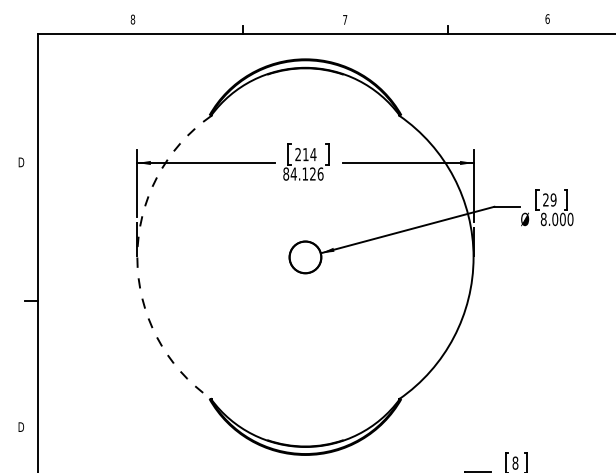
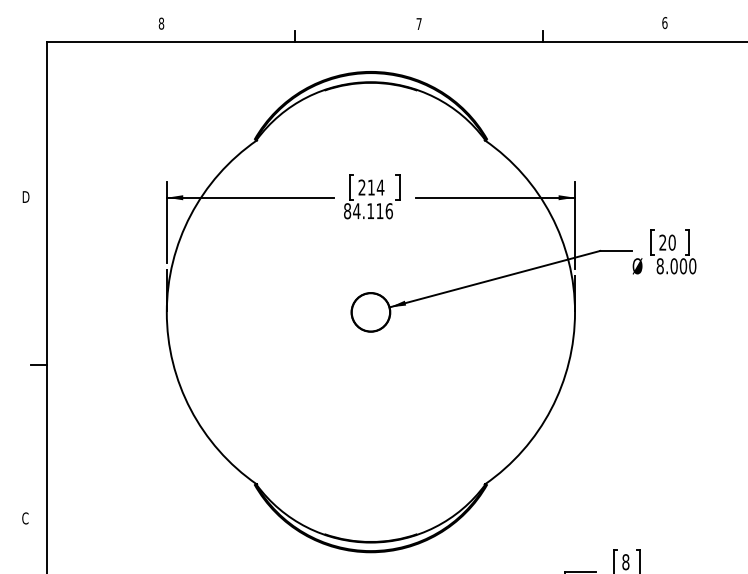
text: (312, 173) -> (379, 210), 84.126 -> 84.116
text: (553, 199) -> (672, 242), 29 -> 20
arc: (137, 257) -> (166, 312), dashed -> solid
text: (21, 427) -> (26, 518), D -> C

